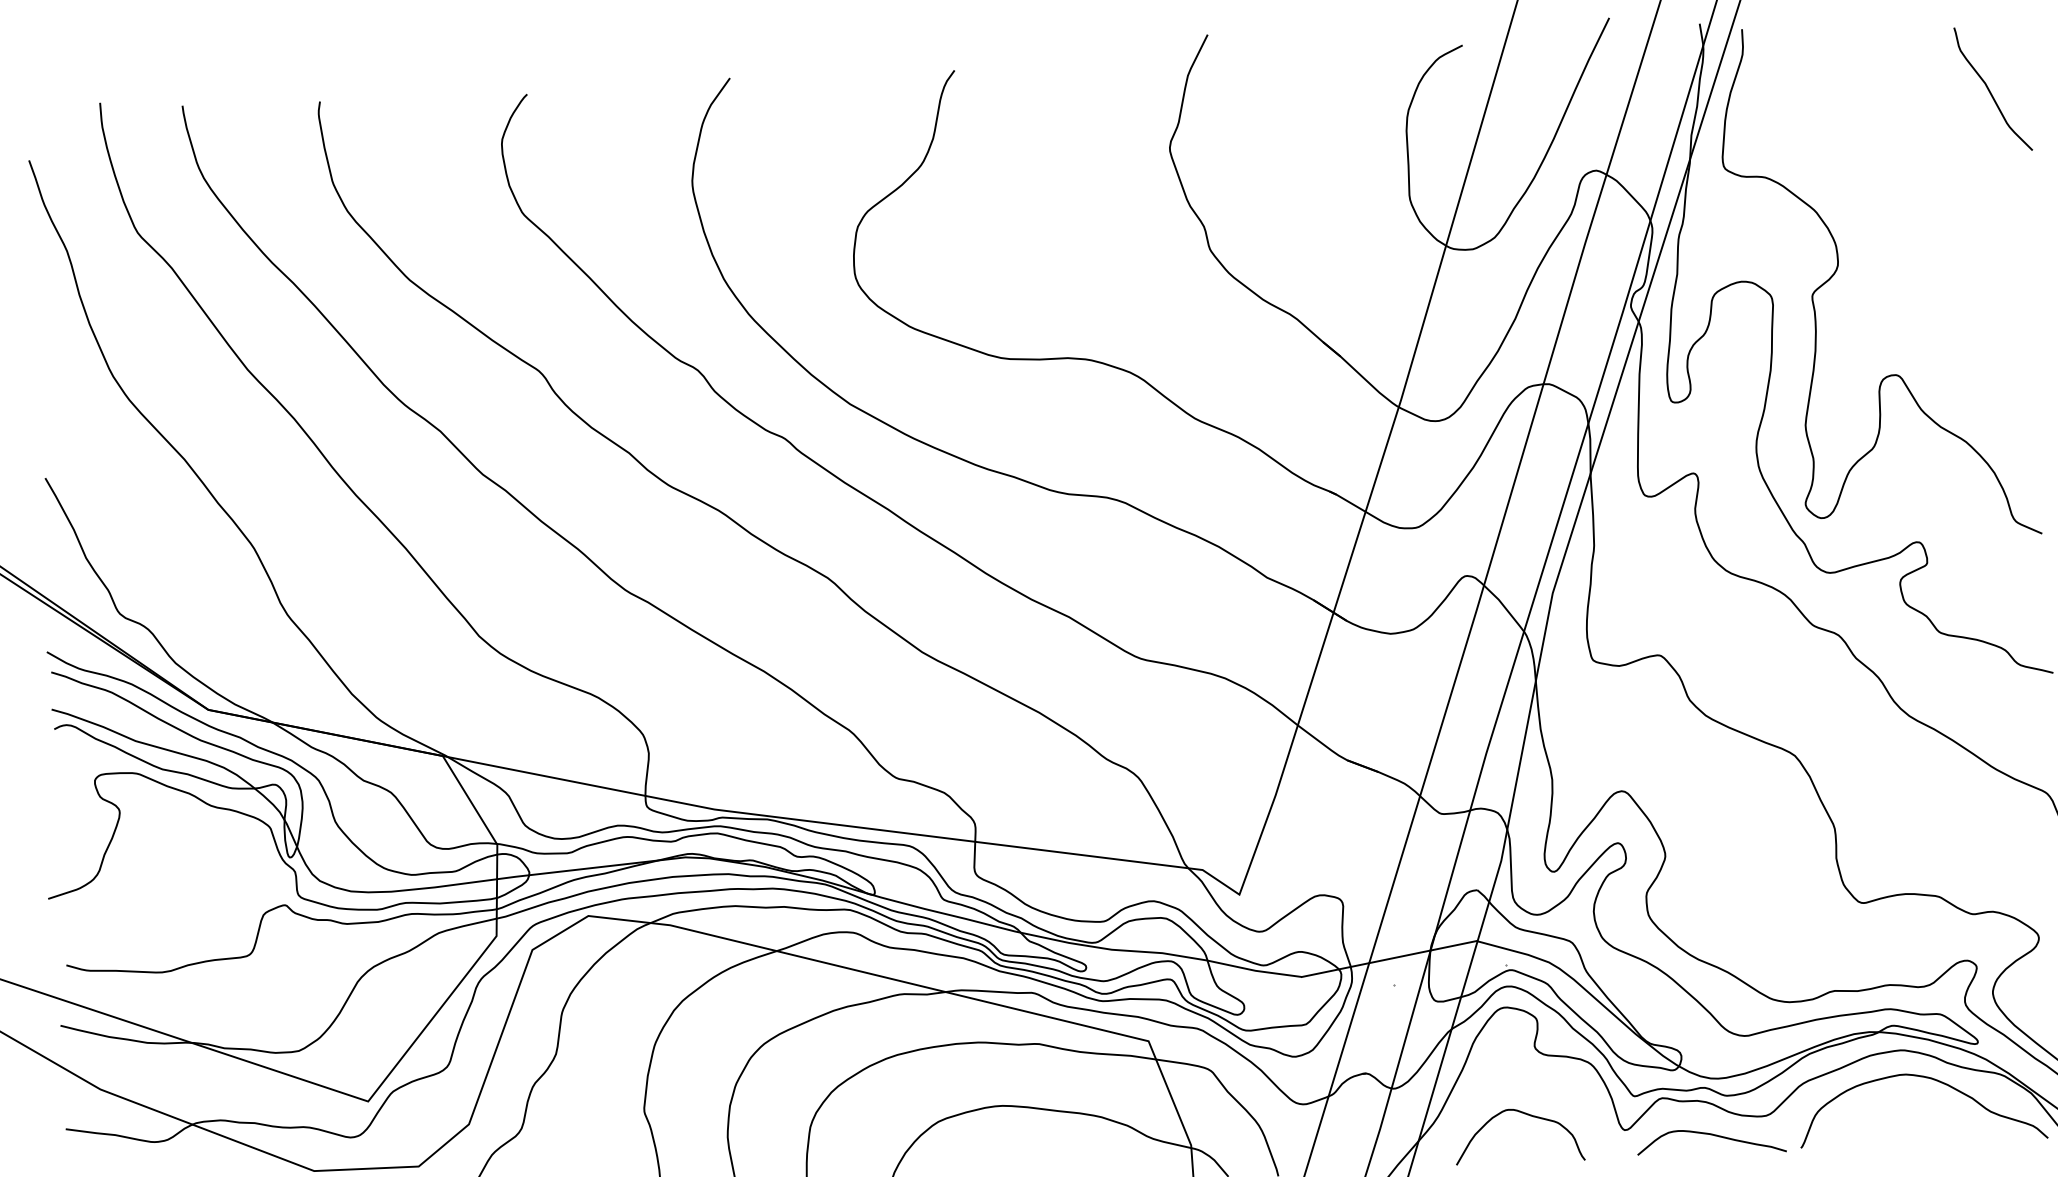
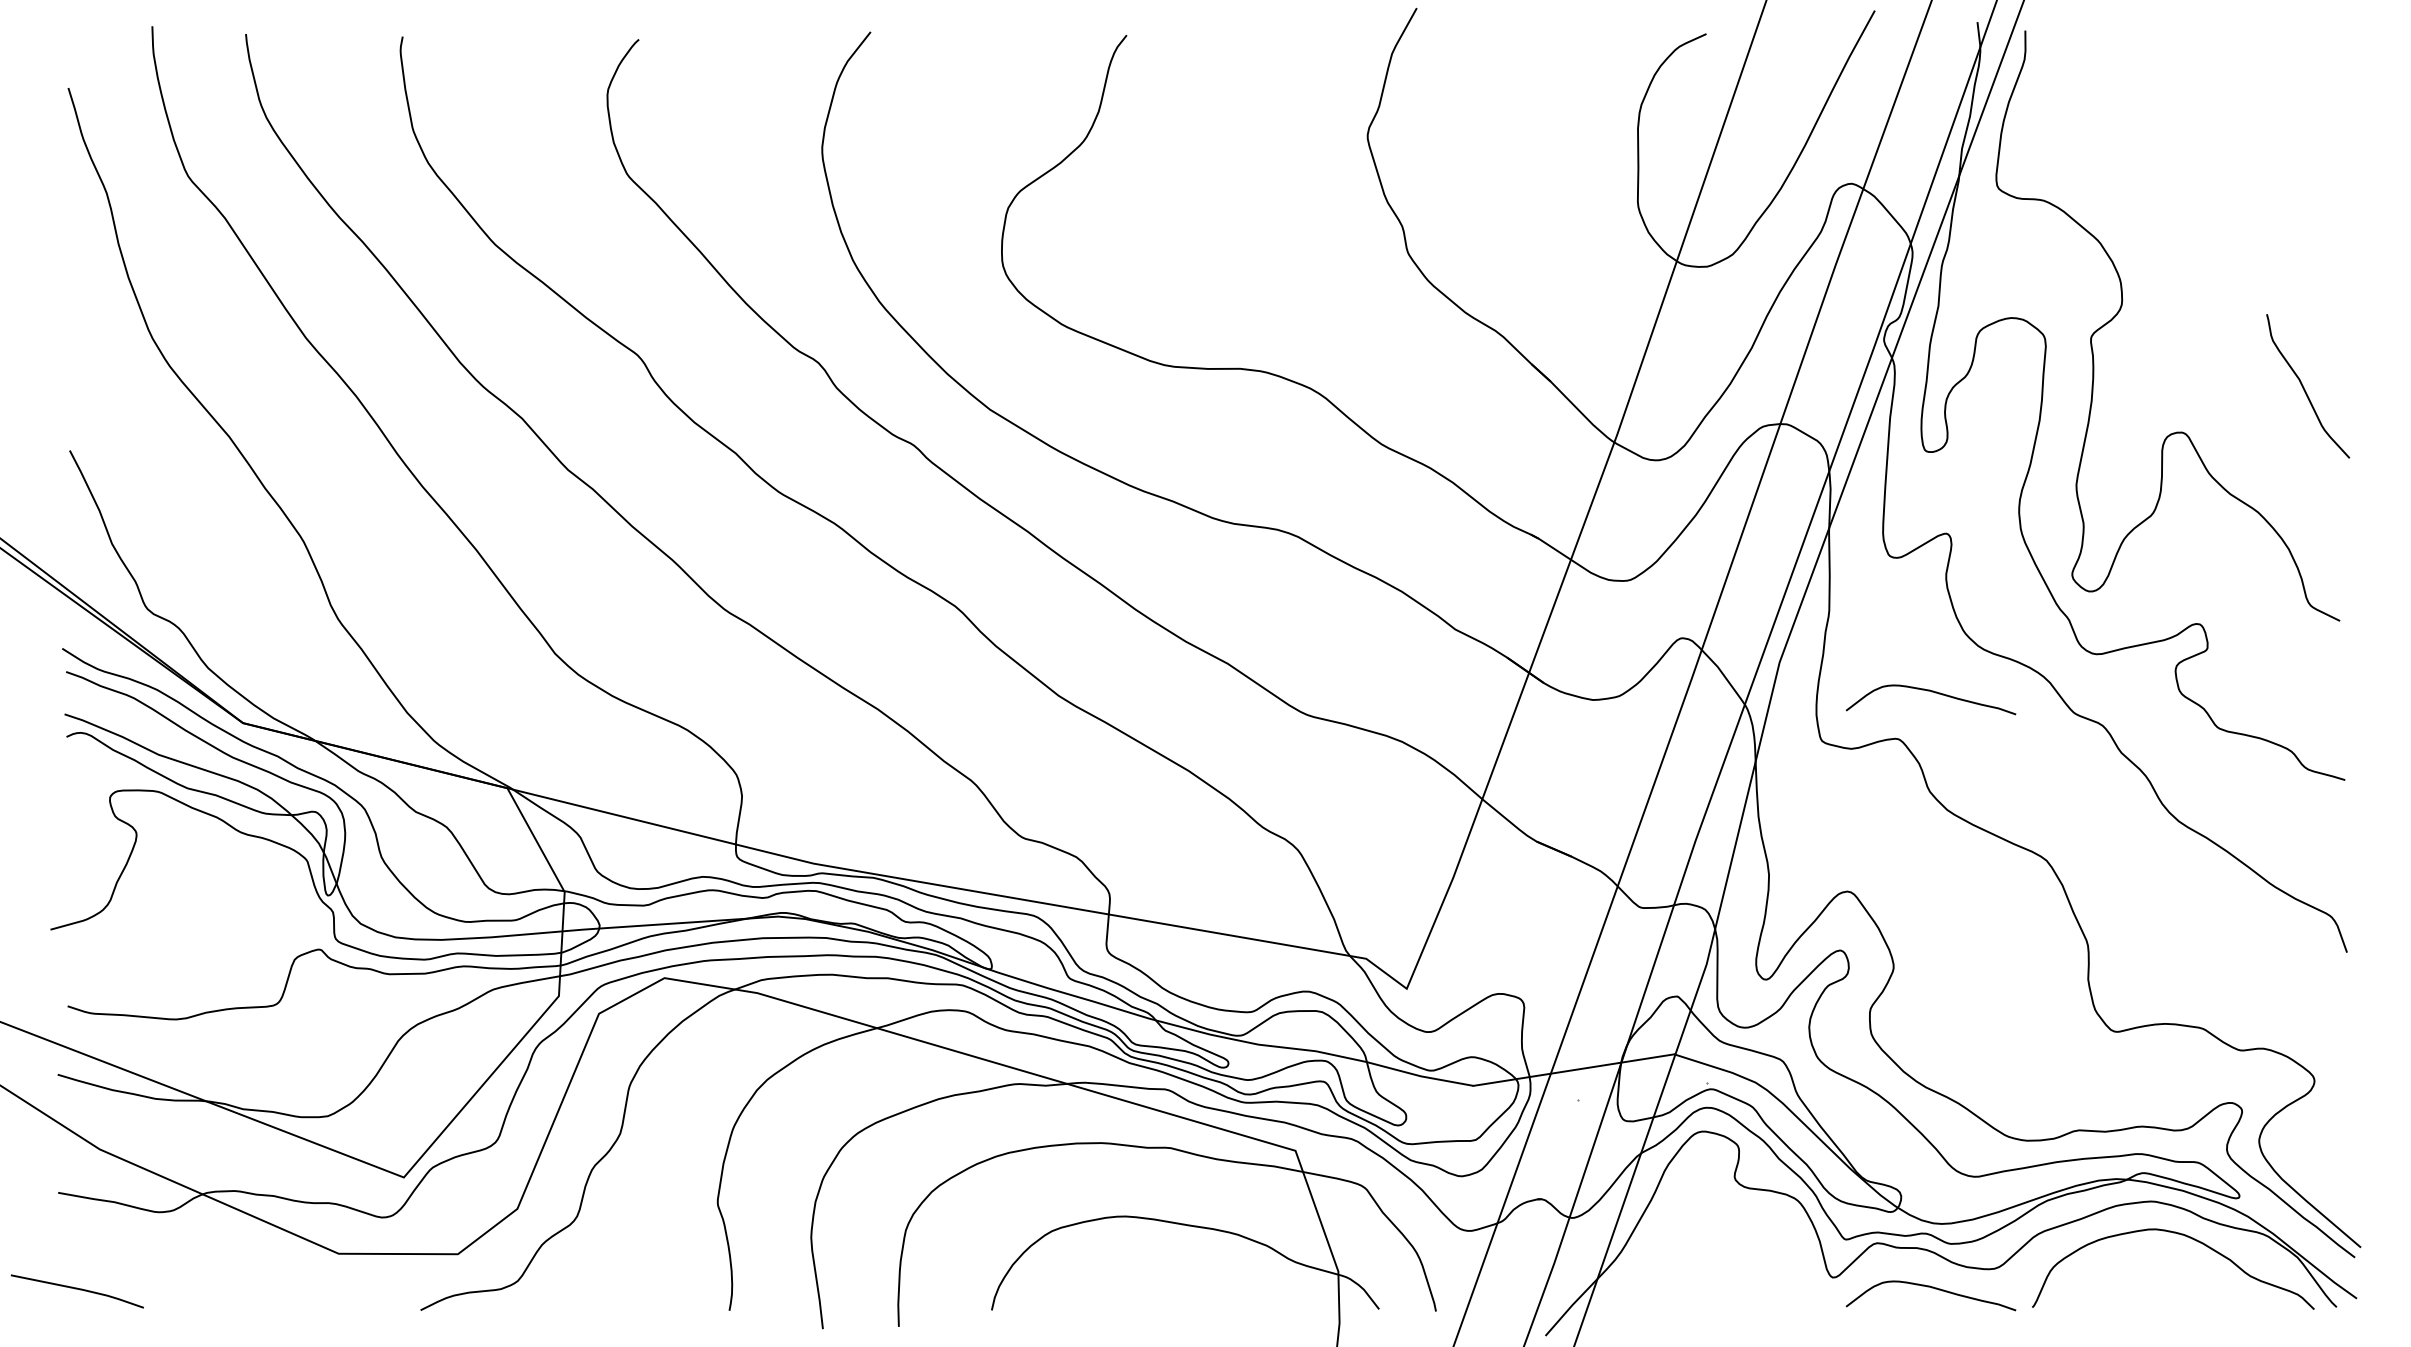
curve: (1990, 90) -> (2304, 387), moved
curve: (1687, 613) -> (1931, 692), added
curve: (1525, 1114) -> (1720, 1254), removed

